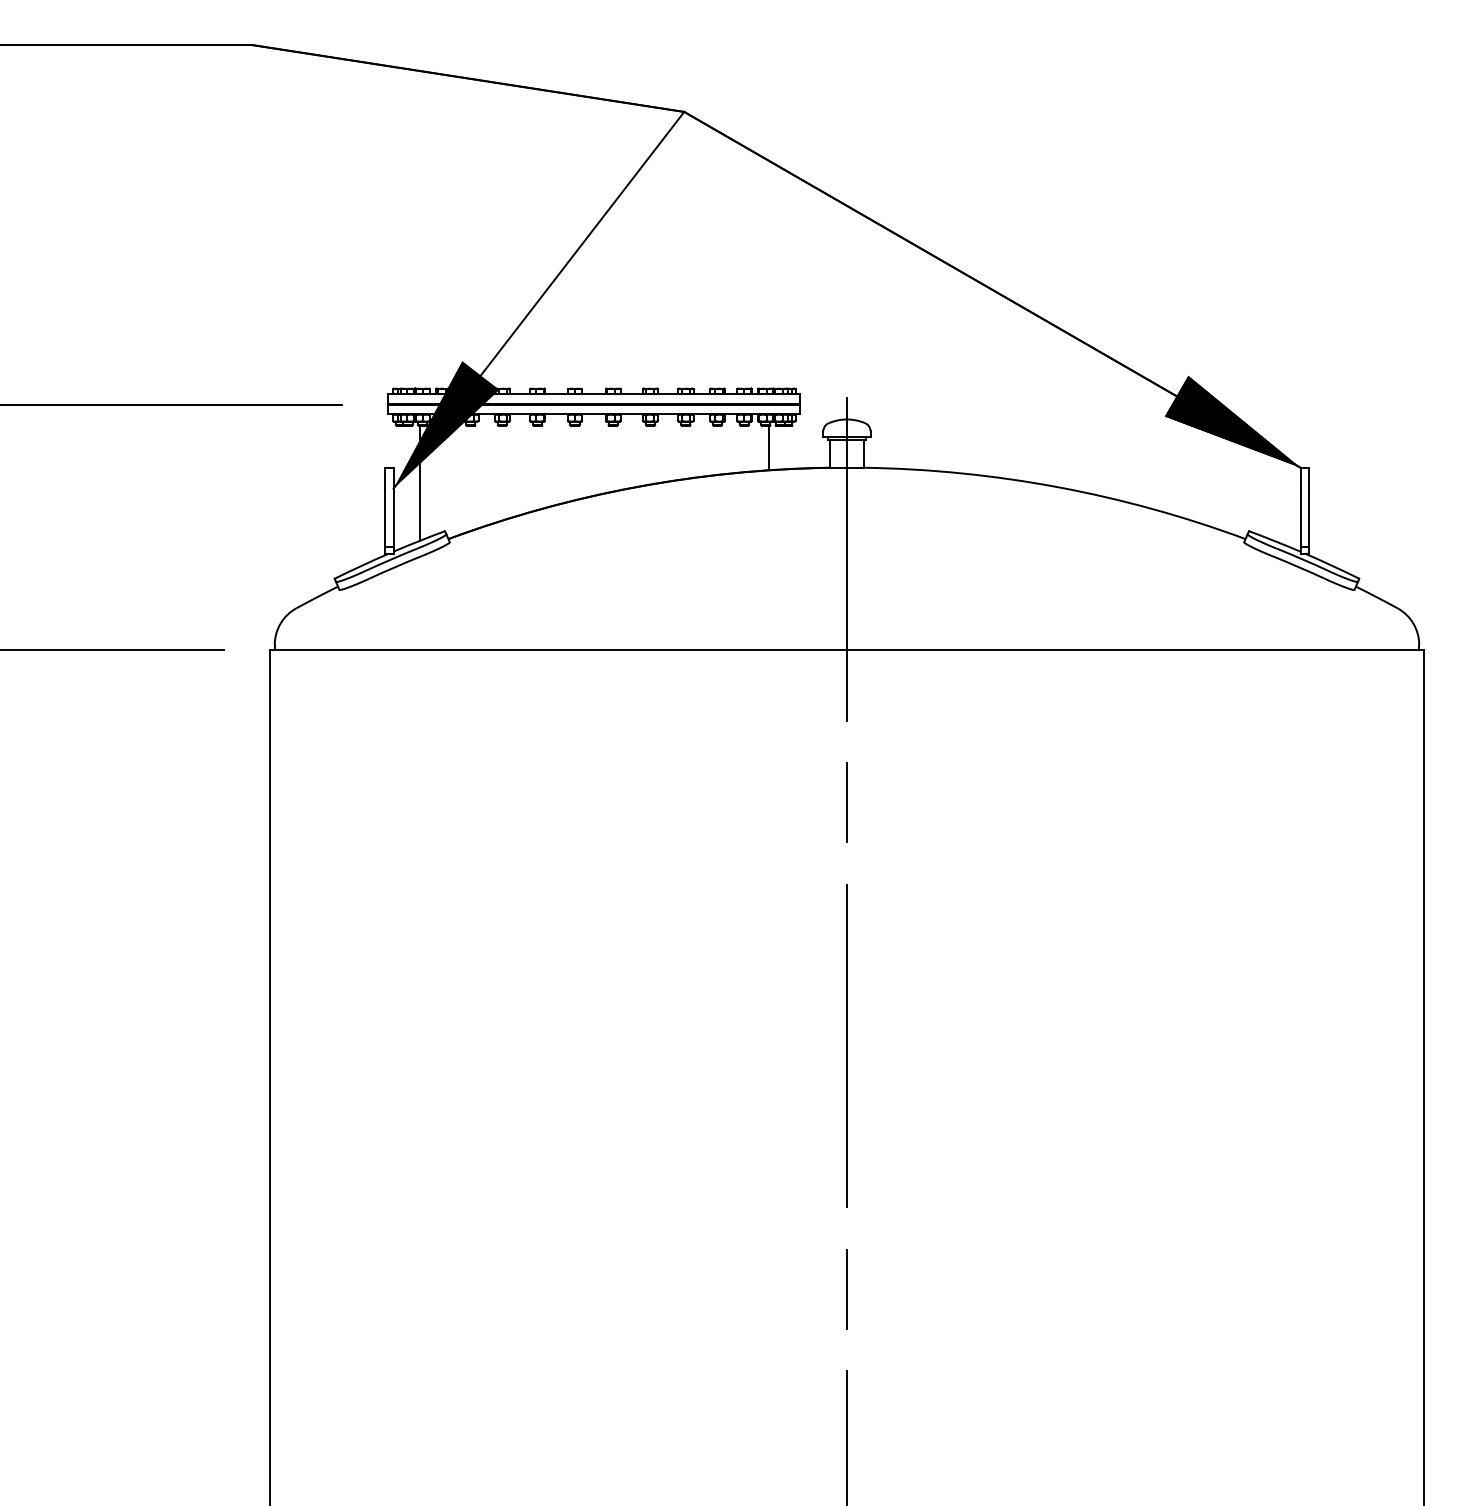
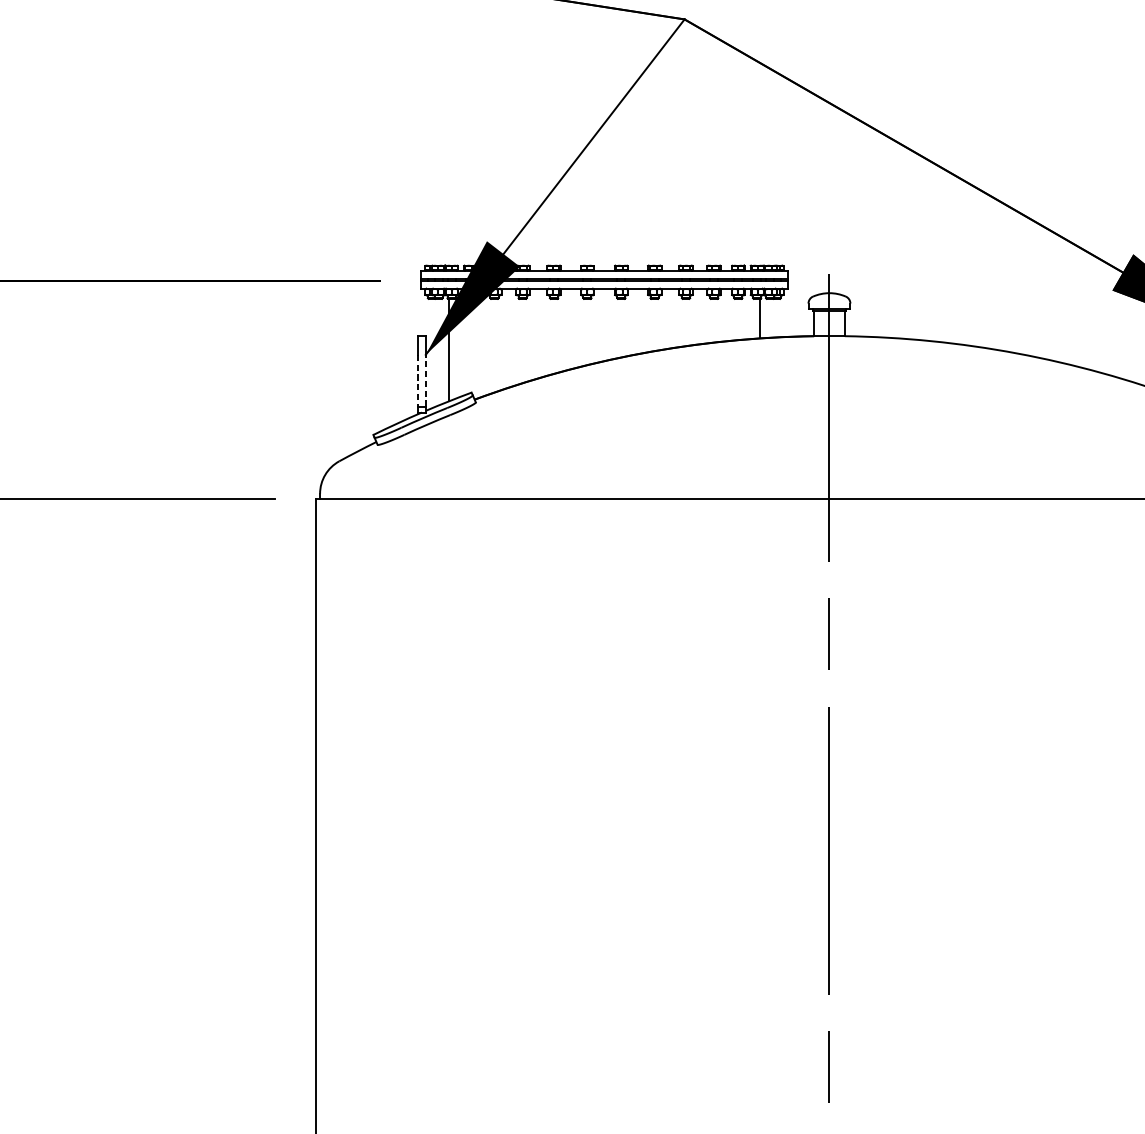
line: (393, 517) -> (425, 380), solid -> dashed
line: (384, 518) -> (417, 381), solid -> dashed

